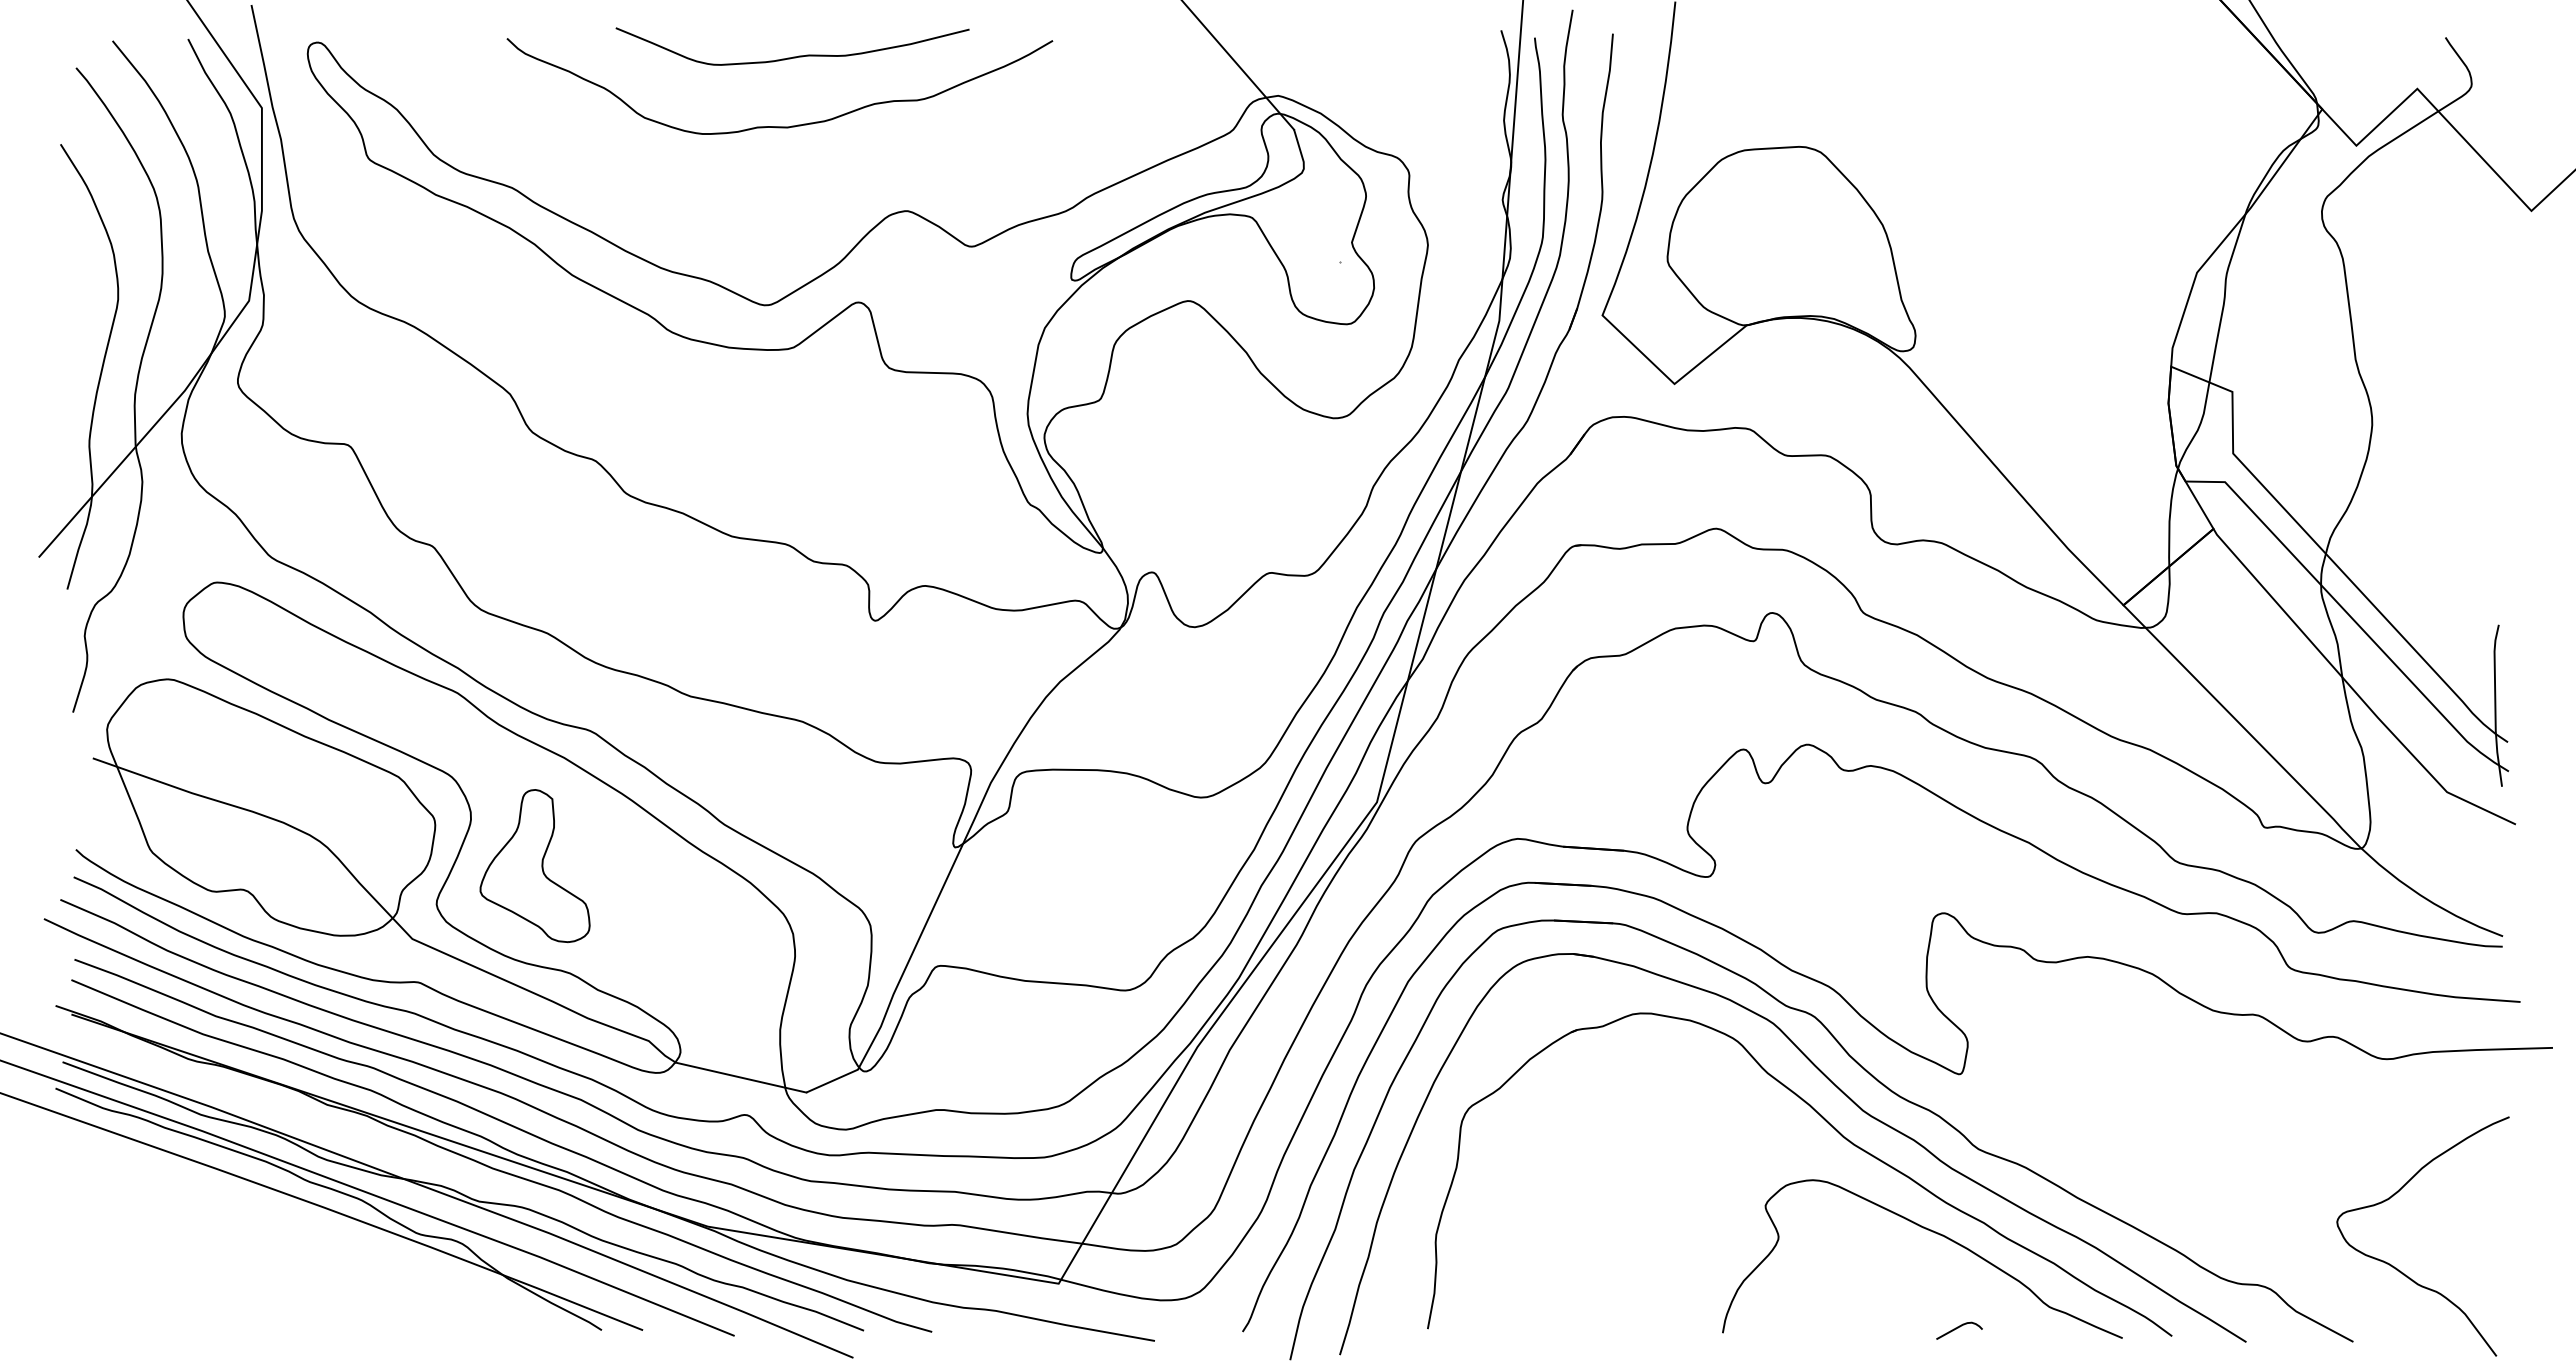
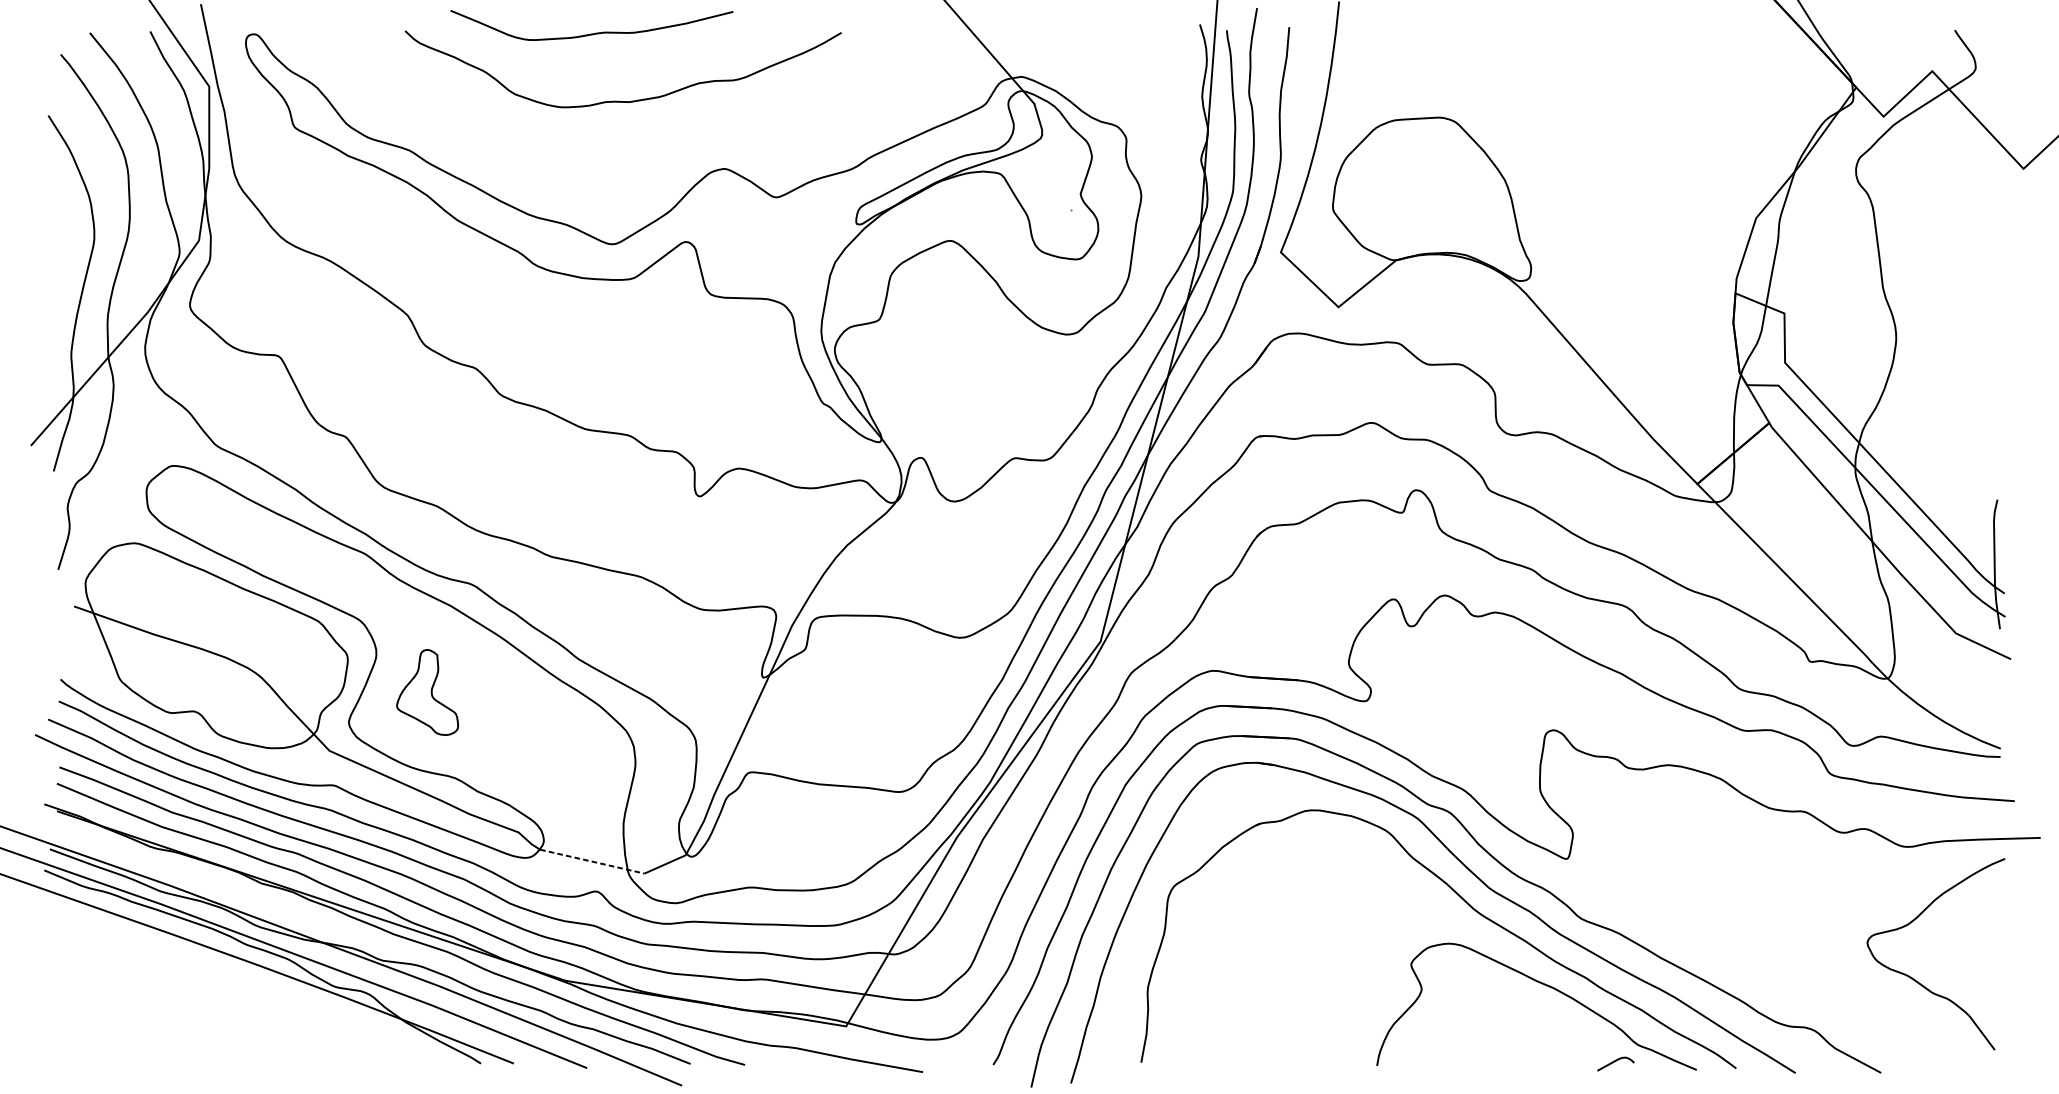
curve: (793, 56) -> (592, 33), moved
part: (534, 865) -> (427, 692), size x0.7
line: (741, 1077) -> (592, 861), solid -> dashed
curve: (2396, 1267) -> (1914, 979), moved
curve: (1958, 1328) -> (1615, 1062), moved

